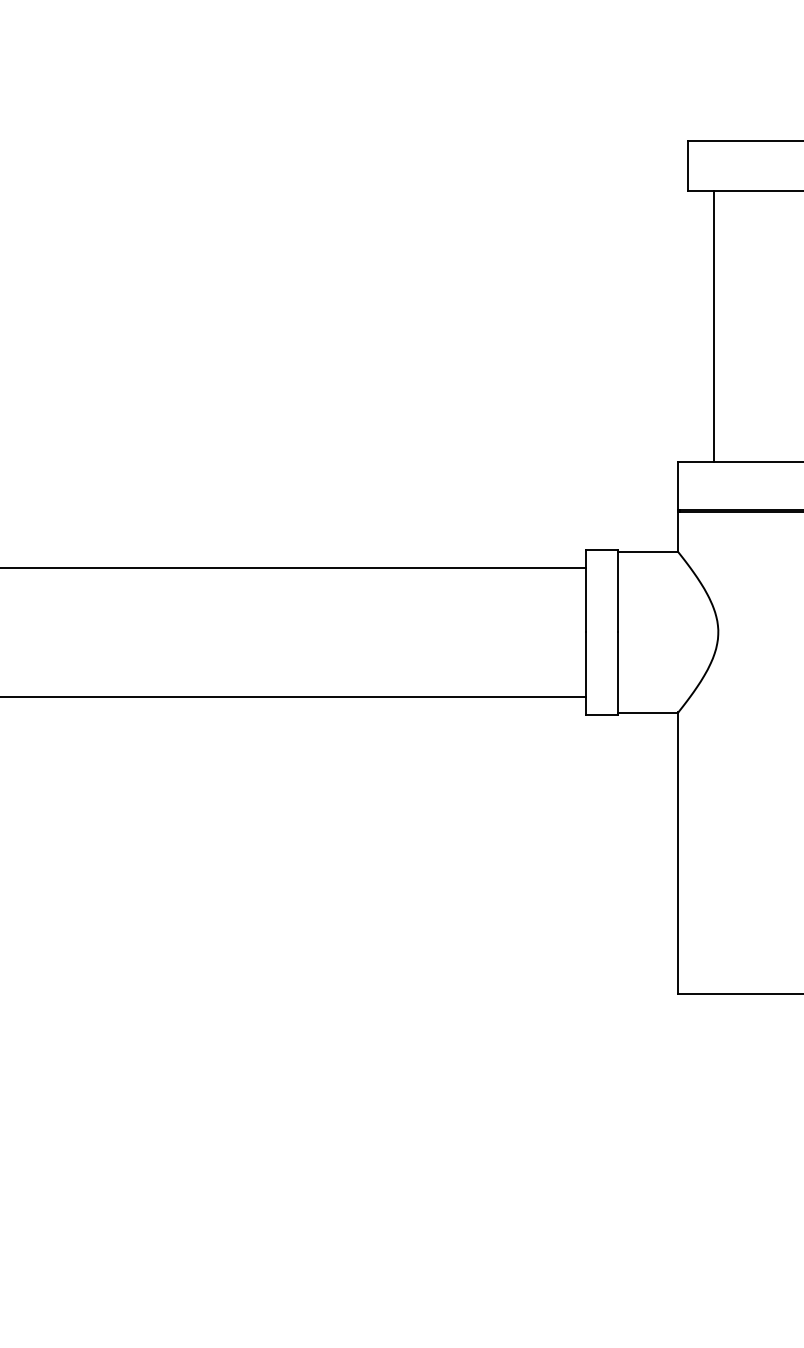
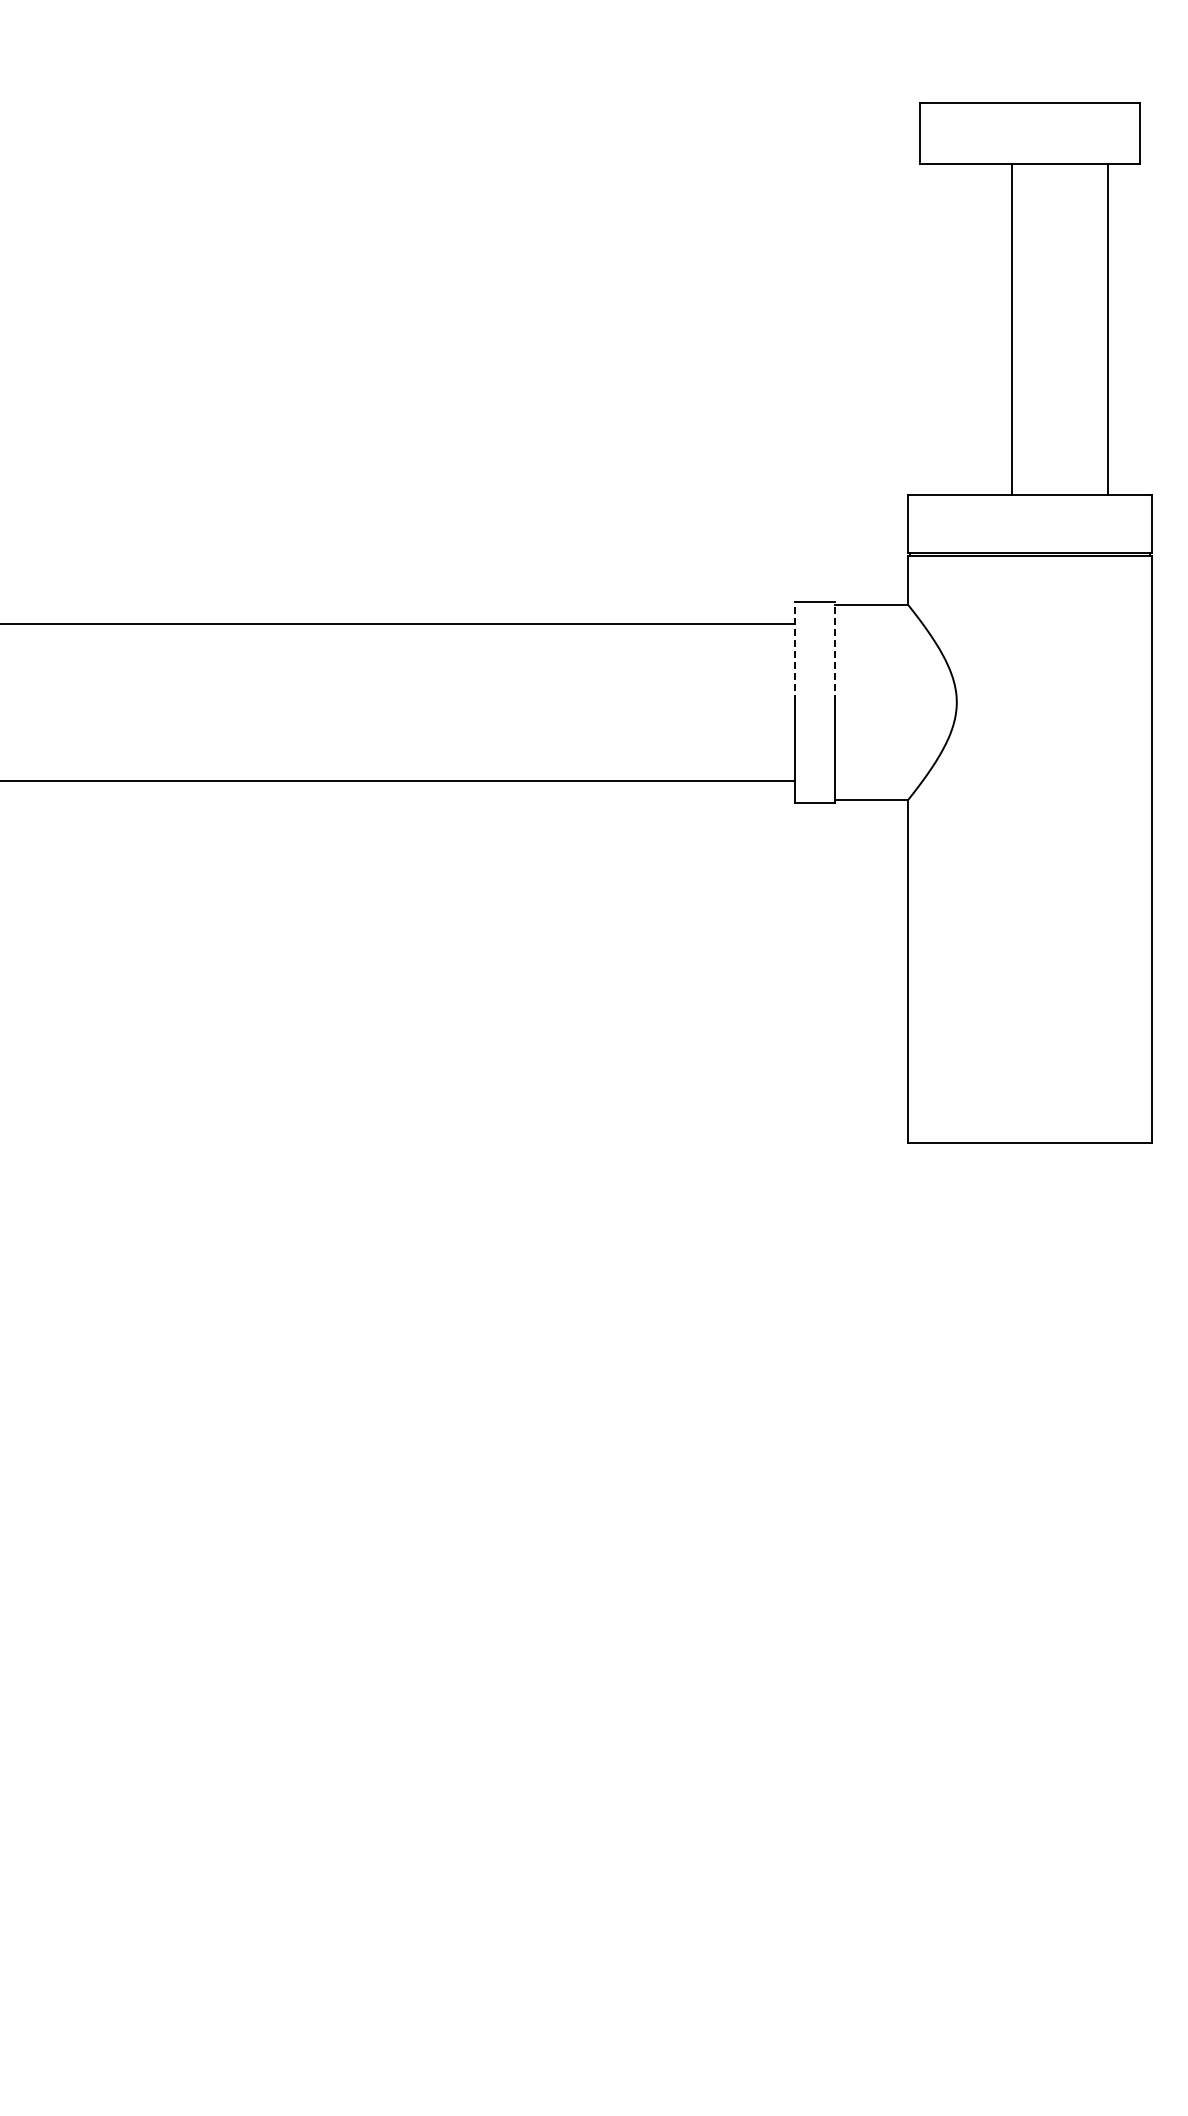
line: (713, 326) -> (1011, 329), moved
line: (585, 590) -> (795, 651), solid -> dashed
line: (617, 590) -> (834, 651), solid -> dashed

